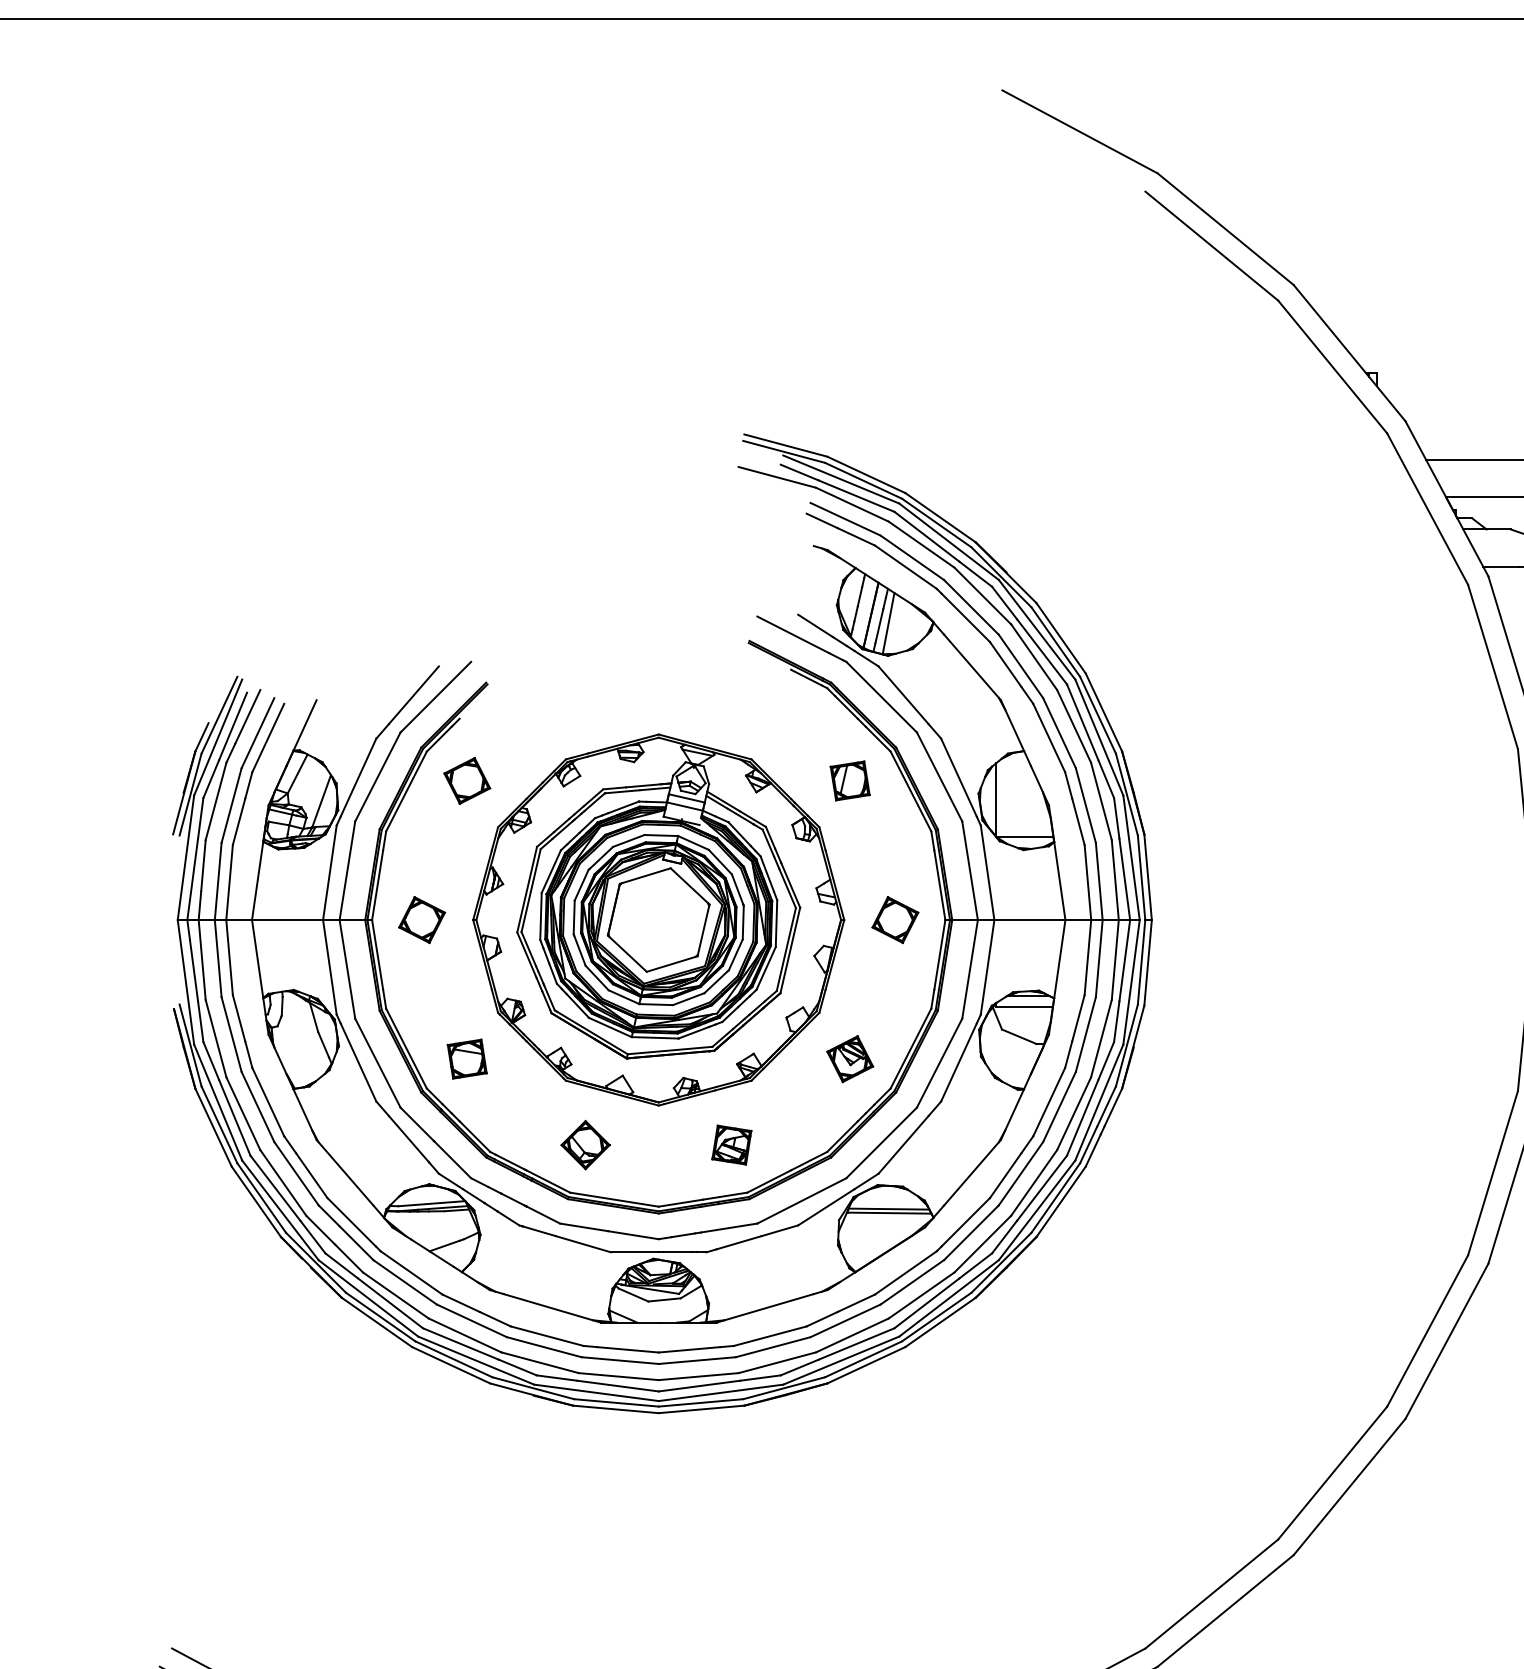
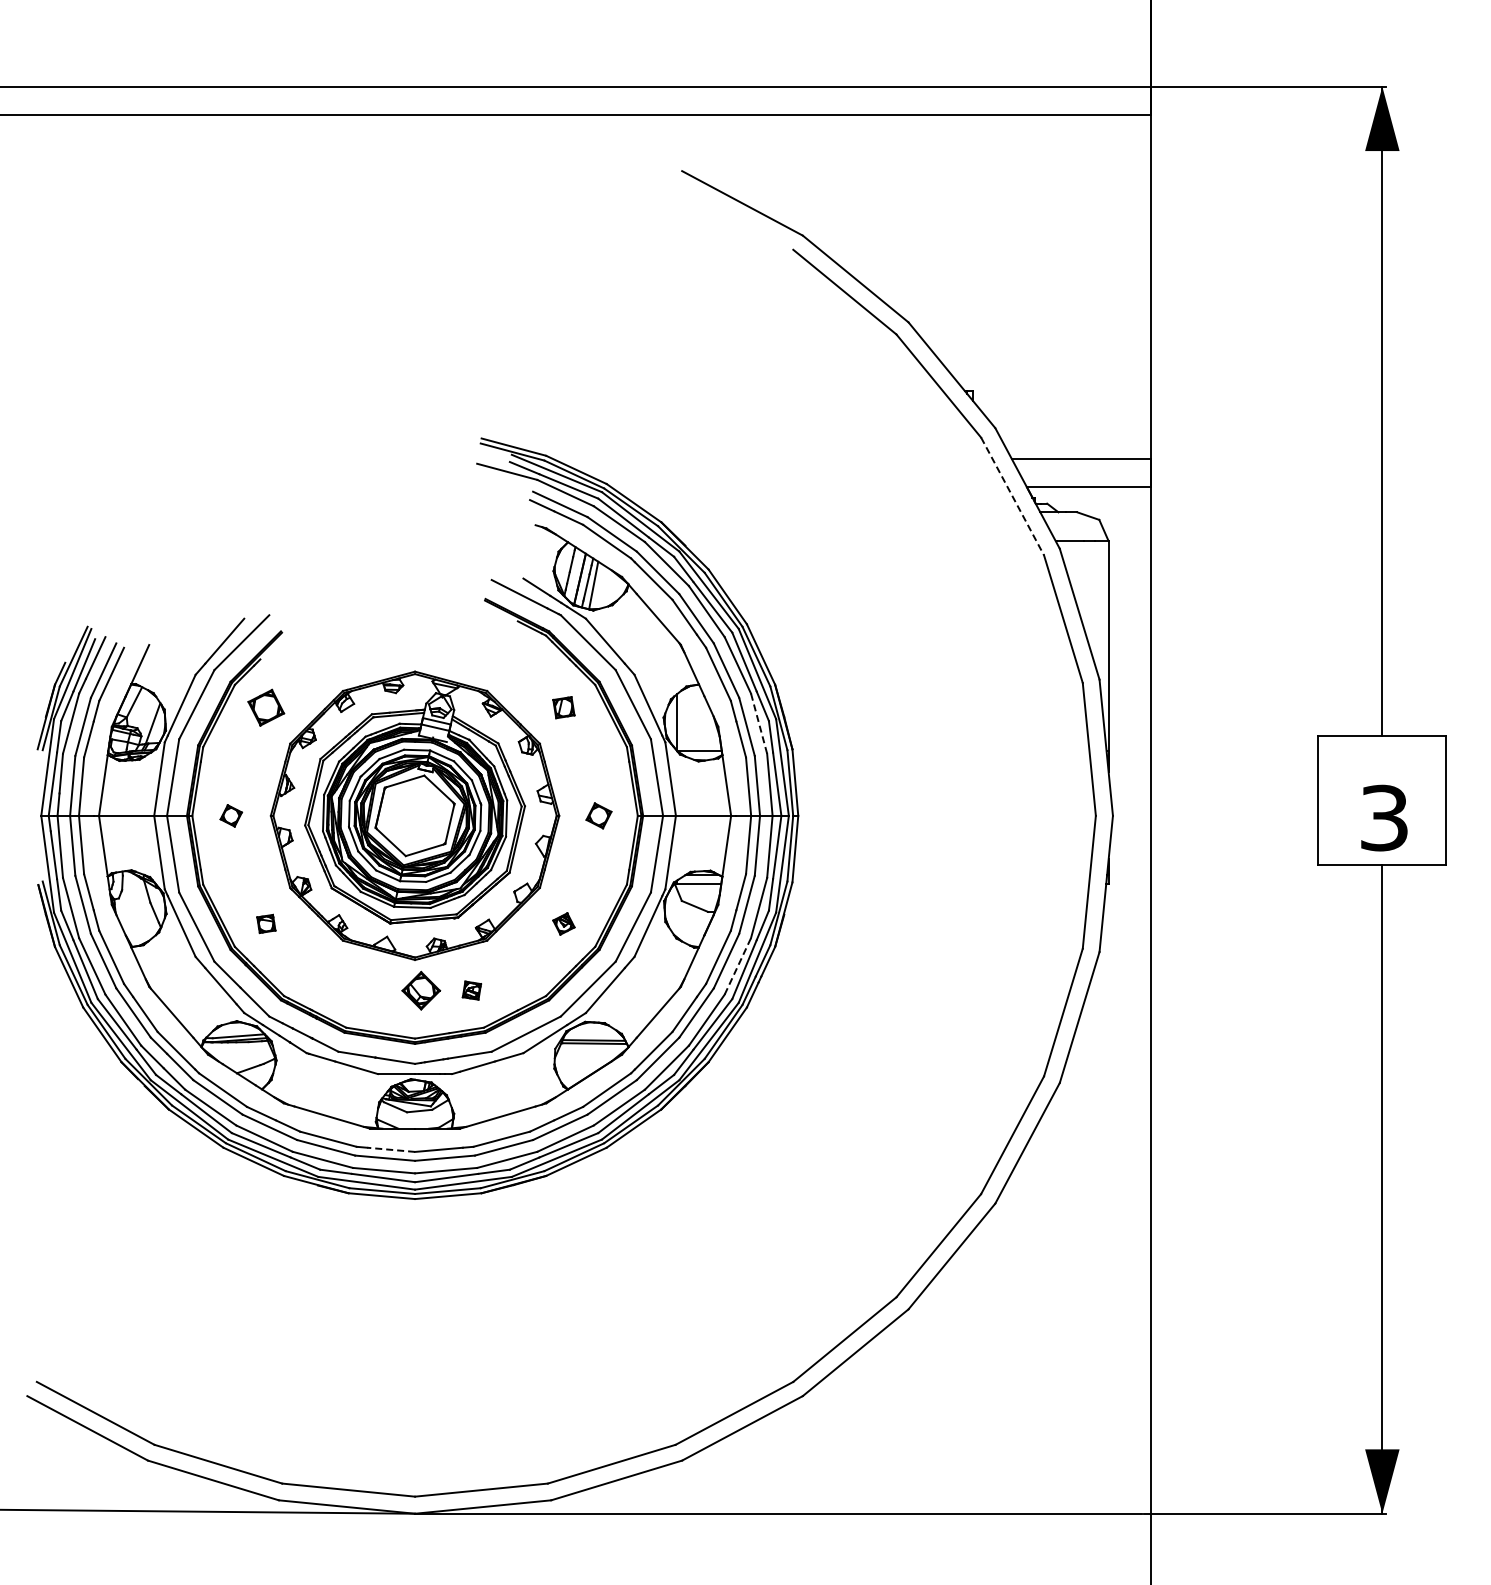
line: (1427, 509) -> (1012, 496), solid -> dashed
part: (849, 780) -> (563, 707), size x0.7
line: (1100, 801) -> (758, 723), solid -> dashed
part: (422, 919) -> (231, 815), size x0.6
part: (894, 919) -> (598, 815), size x0.7
part: (467, 1058) -> (266, 923), size x0.6
part: (849, 1058) -> (563, 923), size x0.6
line: (1074, 1112) -> (738, 965), solid -> dashed
part: (585, 1144) -> (421, 990), moved
part: (731, 1144) -> (471, 990), size x0.6
line: (628, 1349) -> (391, 1149), solid -> dashed

